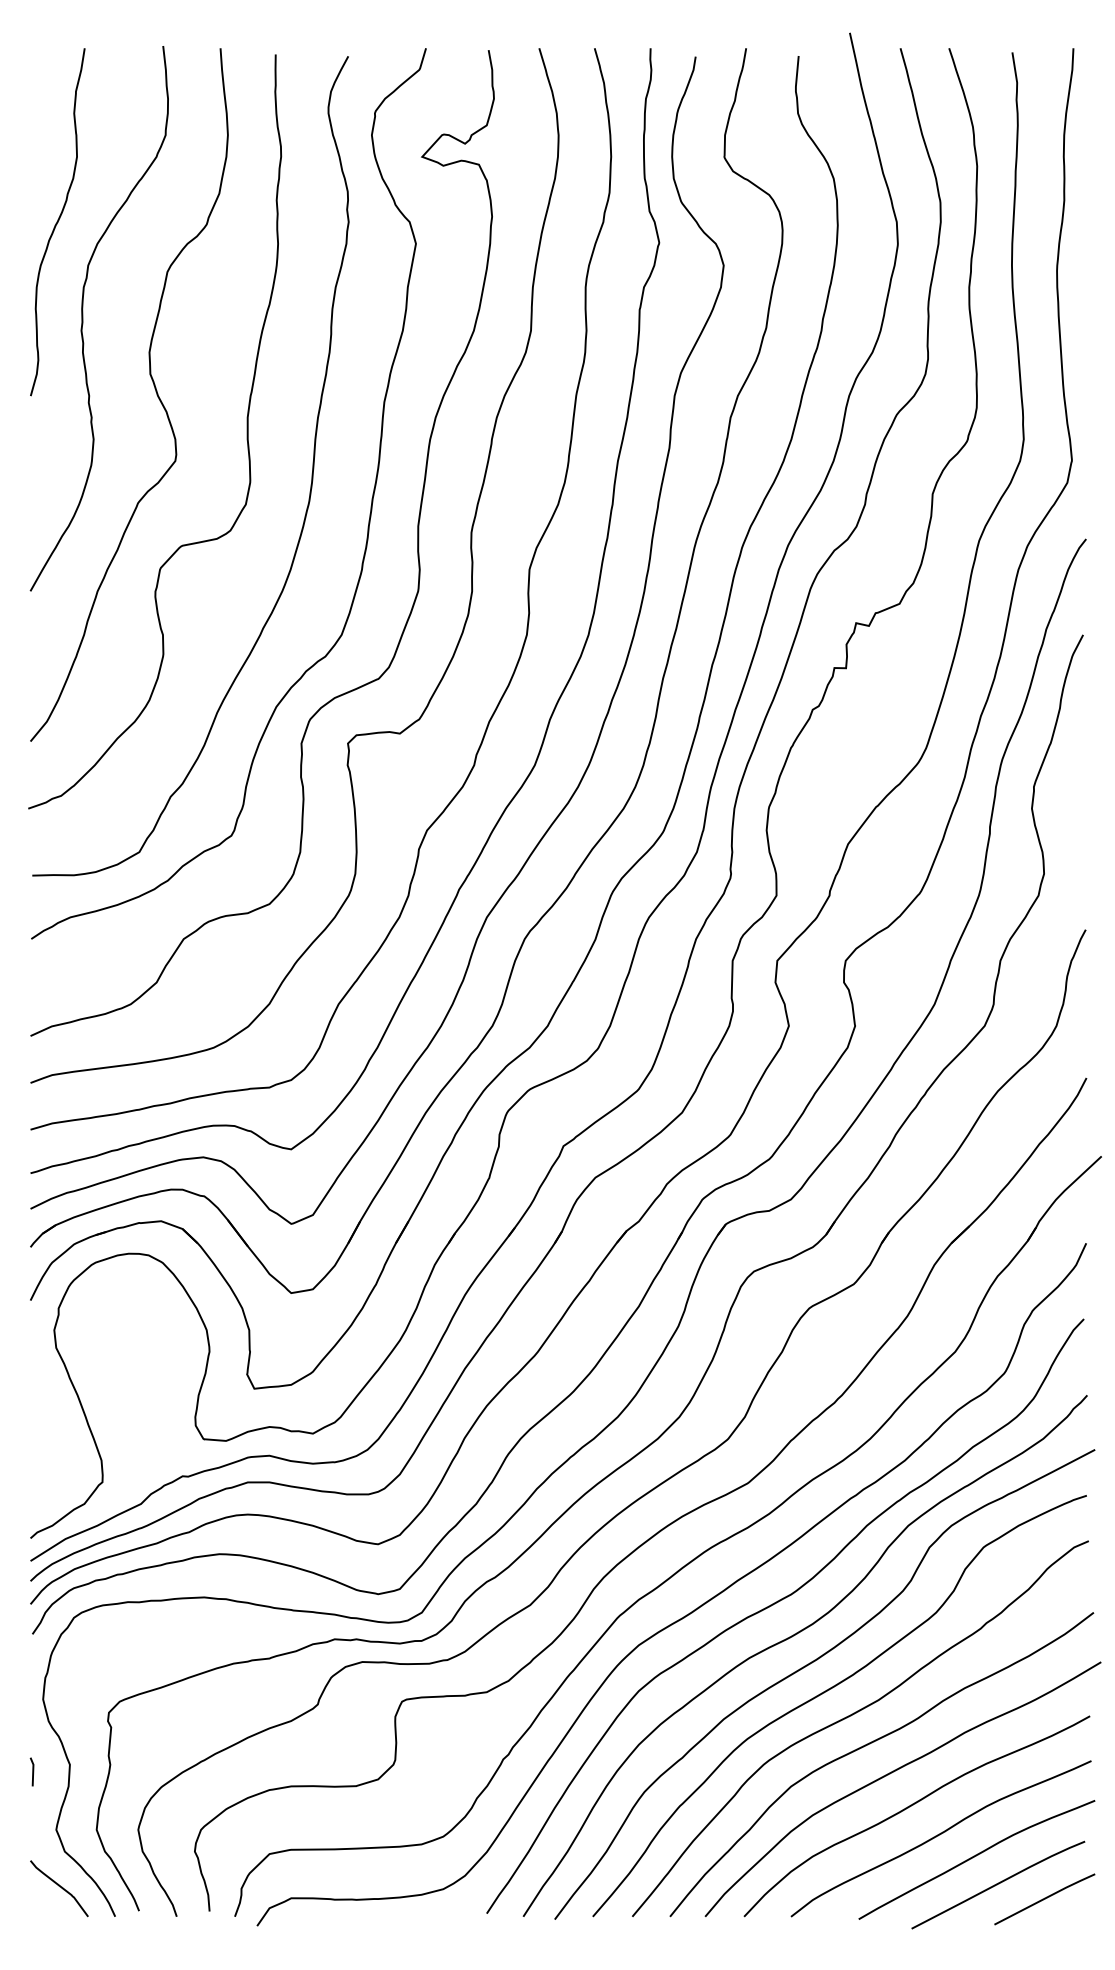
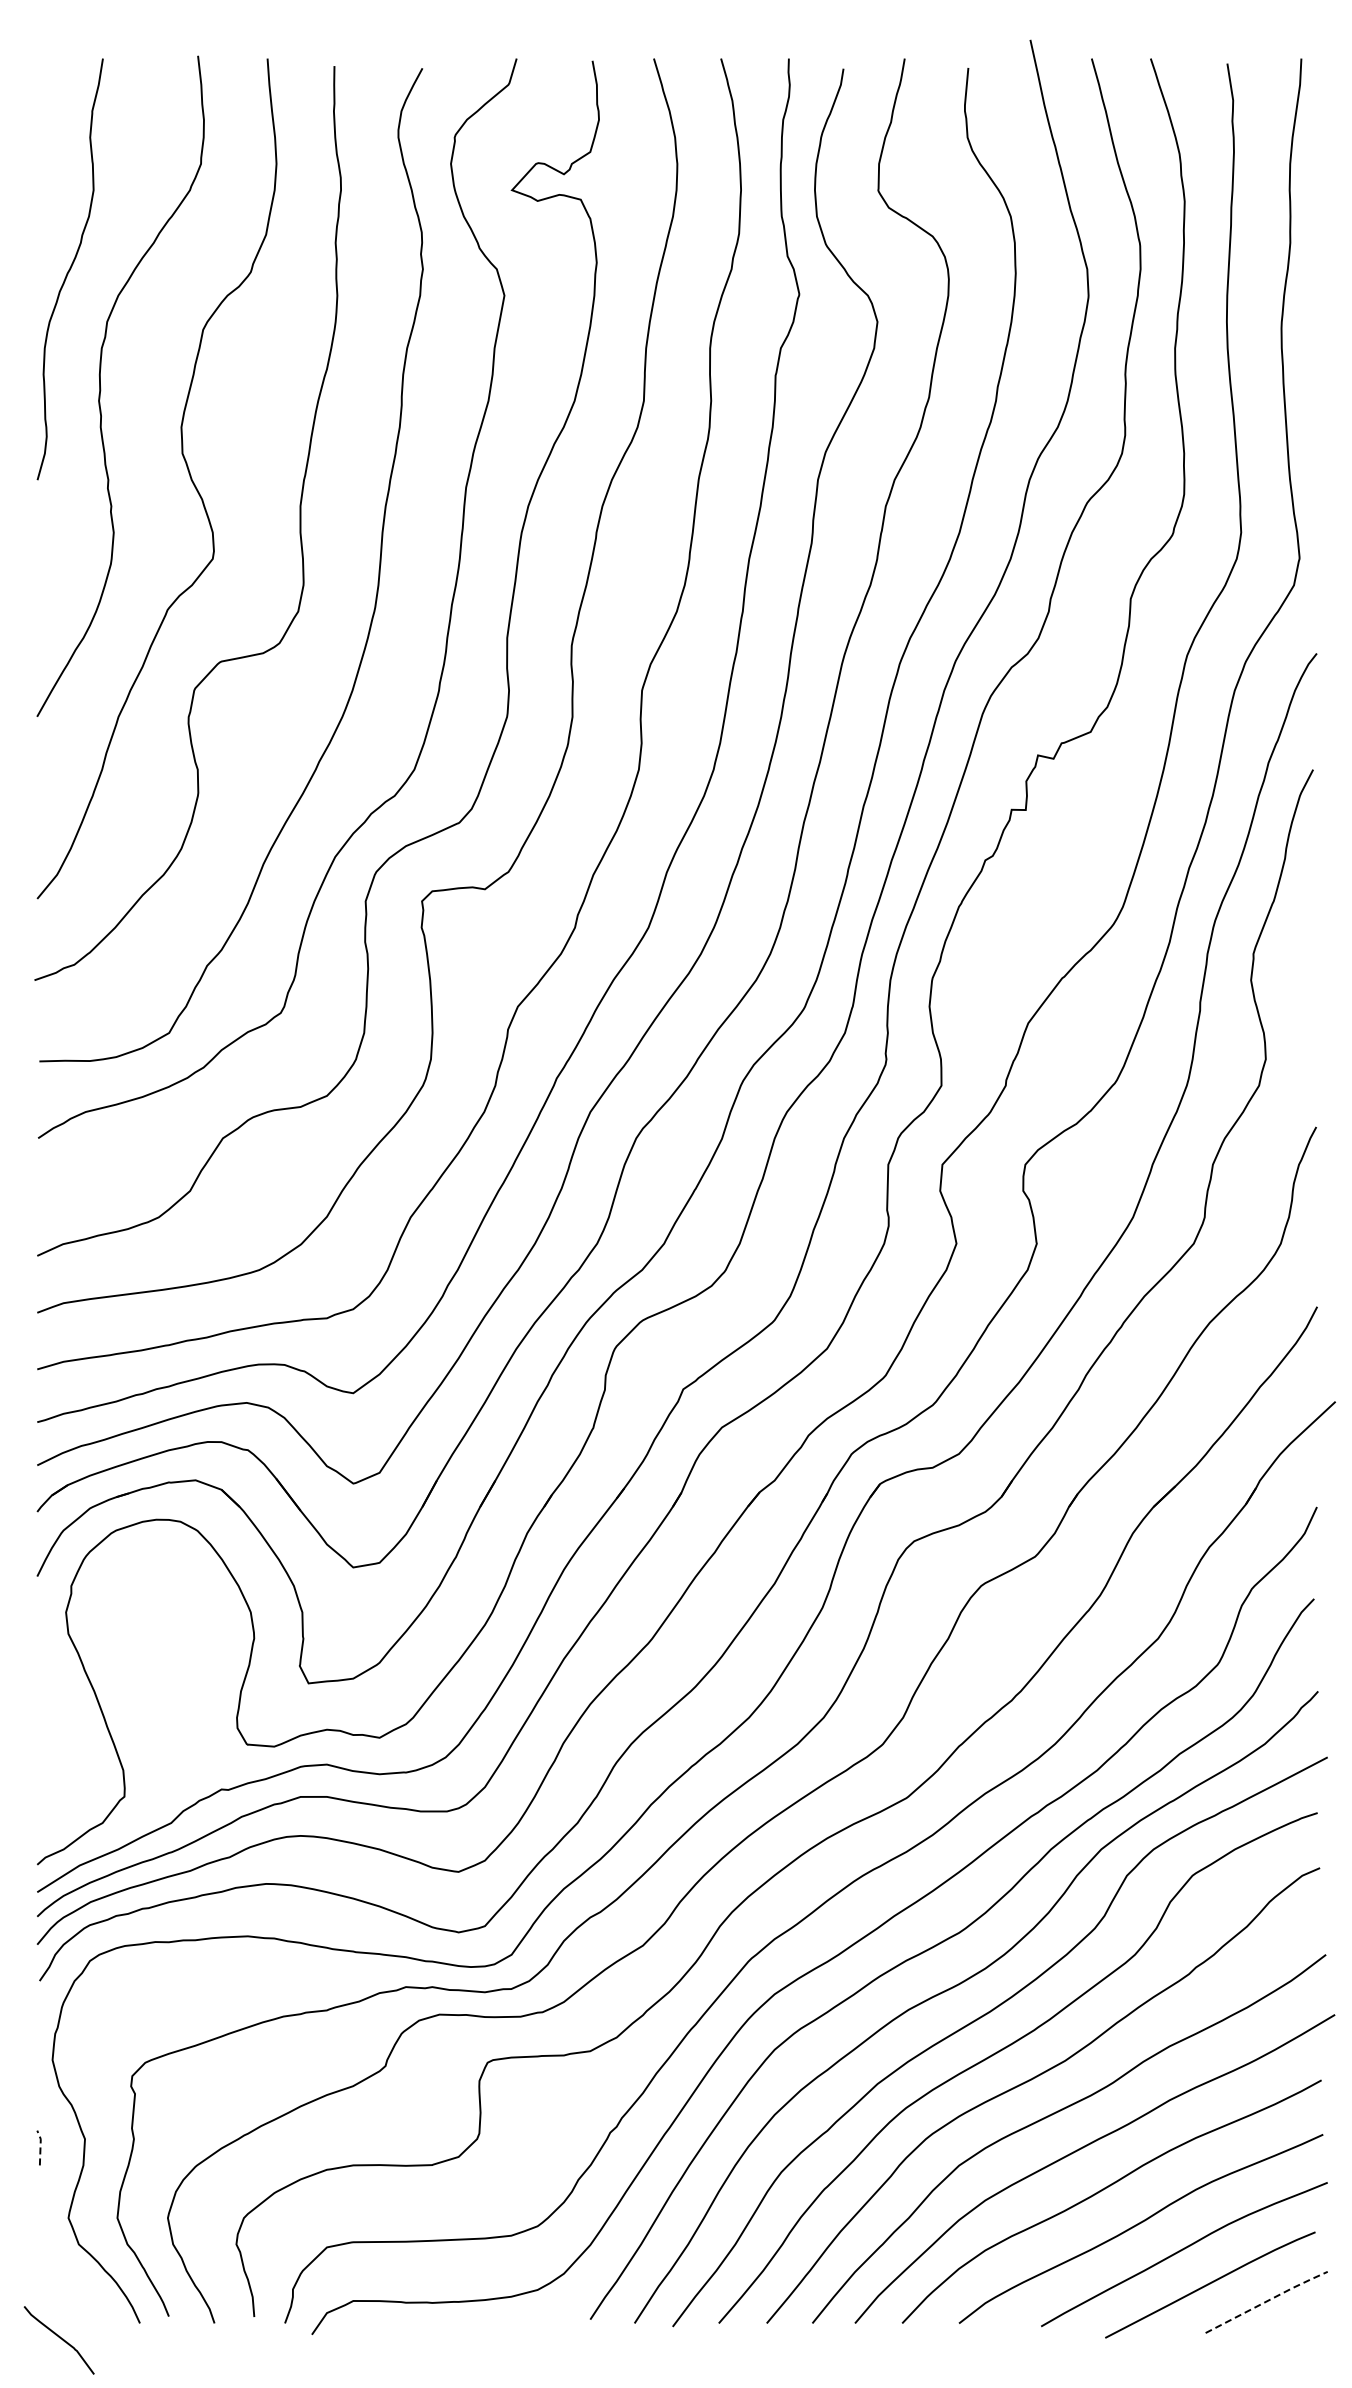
line: (33, 1770) -> (40, 2146), solid -> dashed
curve: (59, 1887) -> (59, 2338), moved
line: (1045, 1898) -> (1267, 2301), solid -> dashed

